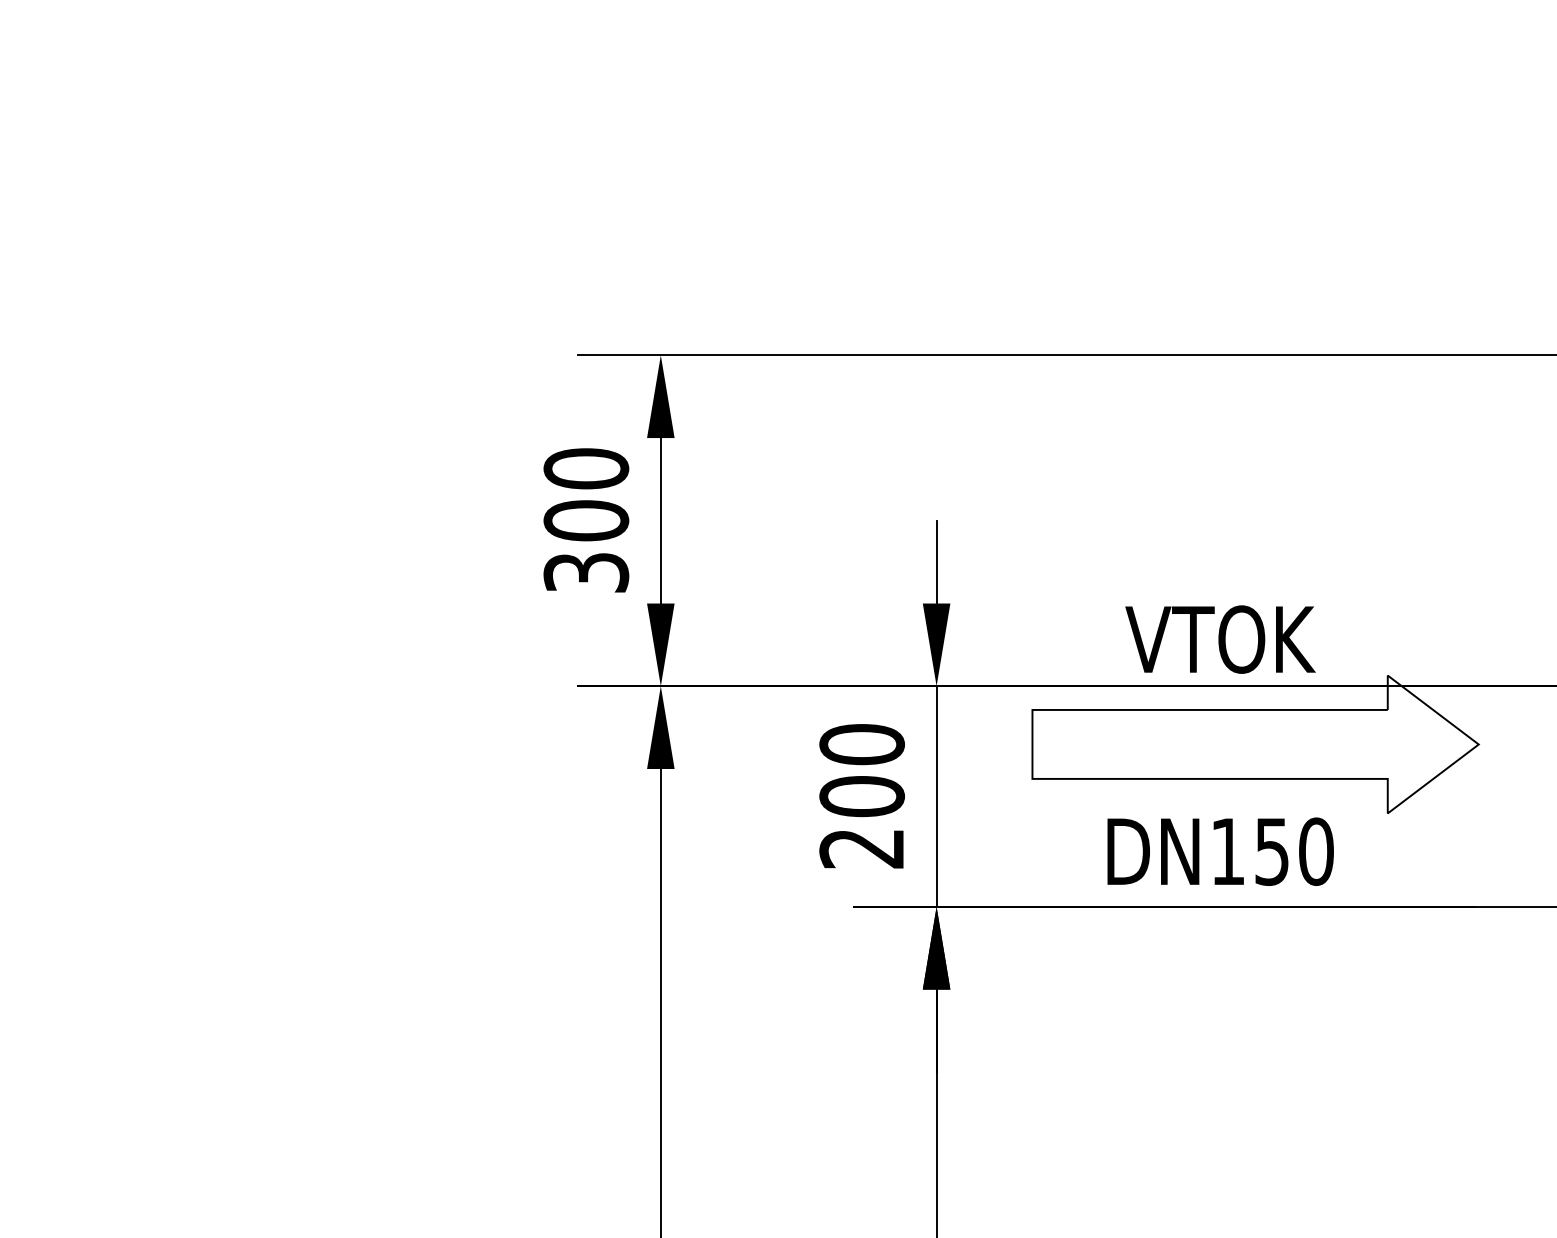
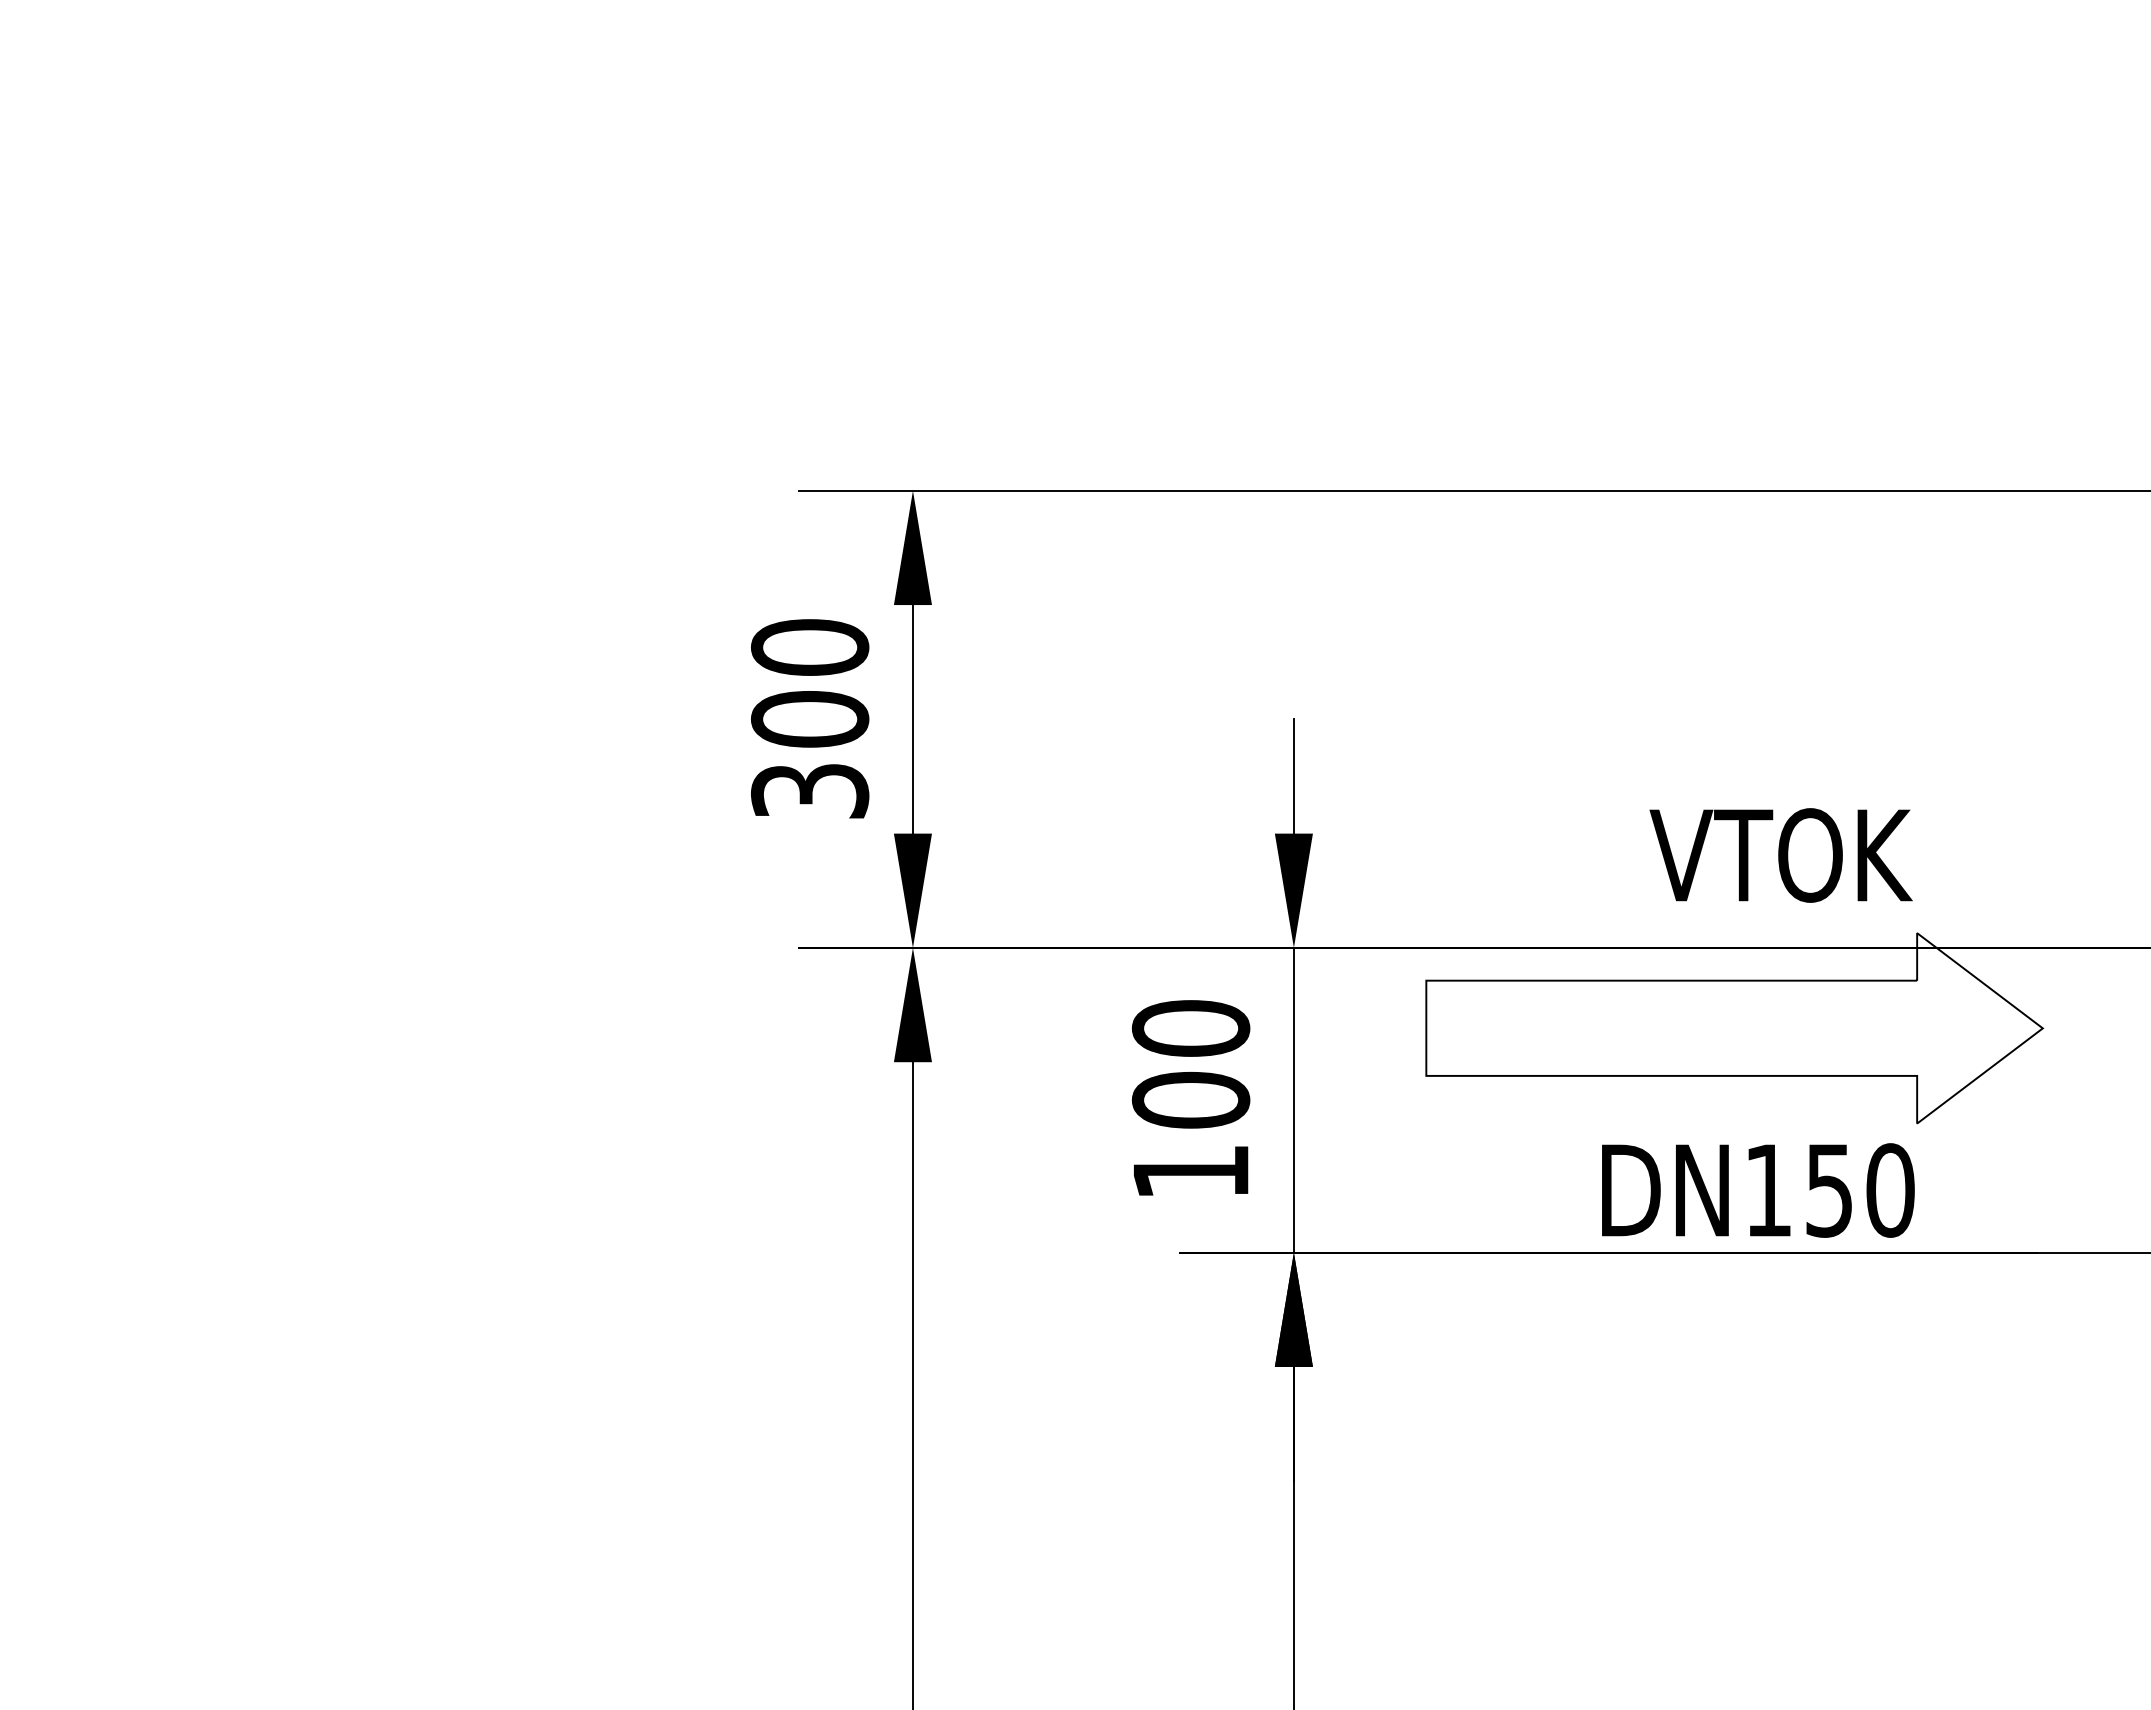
text: (1220, 639) -> (1780, 855), moved
text: (861, 848) -> (1189, 1172), 200 -> 100
text: (1220, 851) -> (1758, 1190), moved

